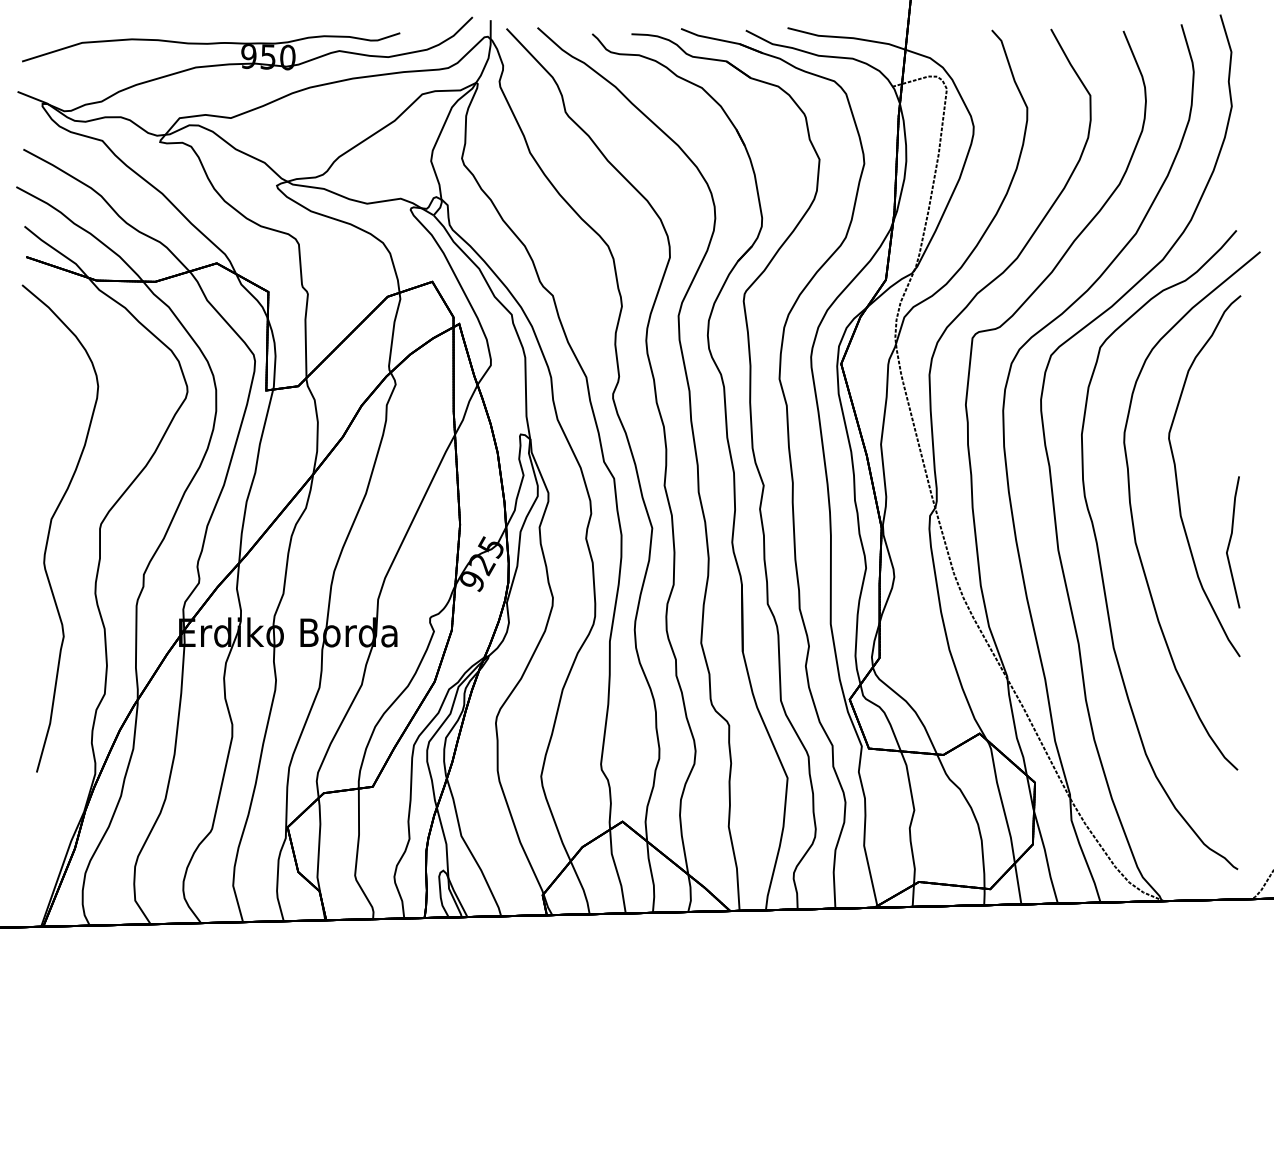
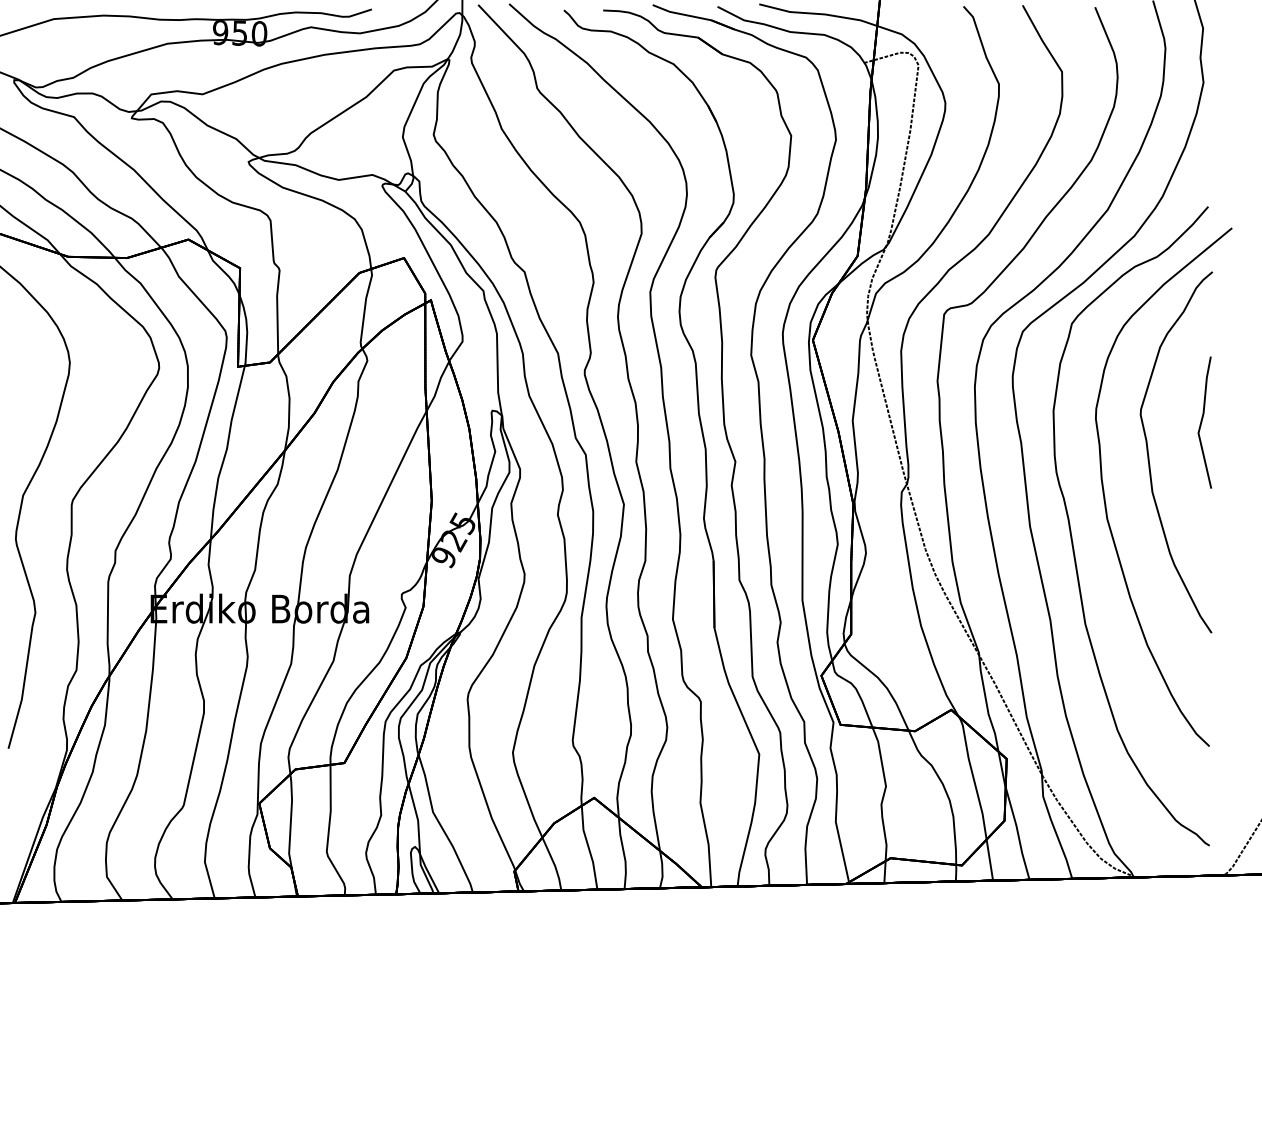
part: (1233, 542) -> (1205, 422), moved

